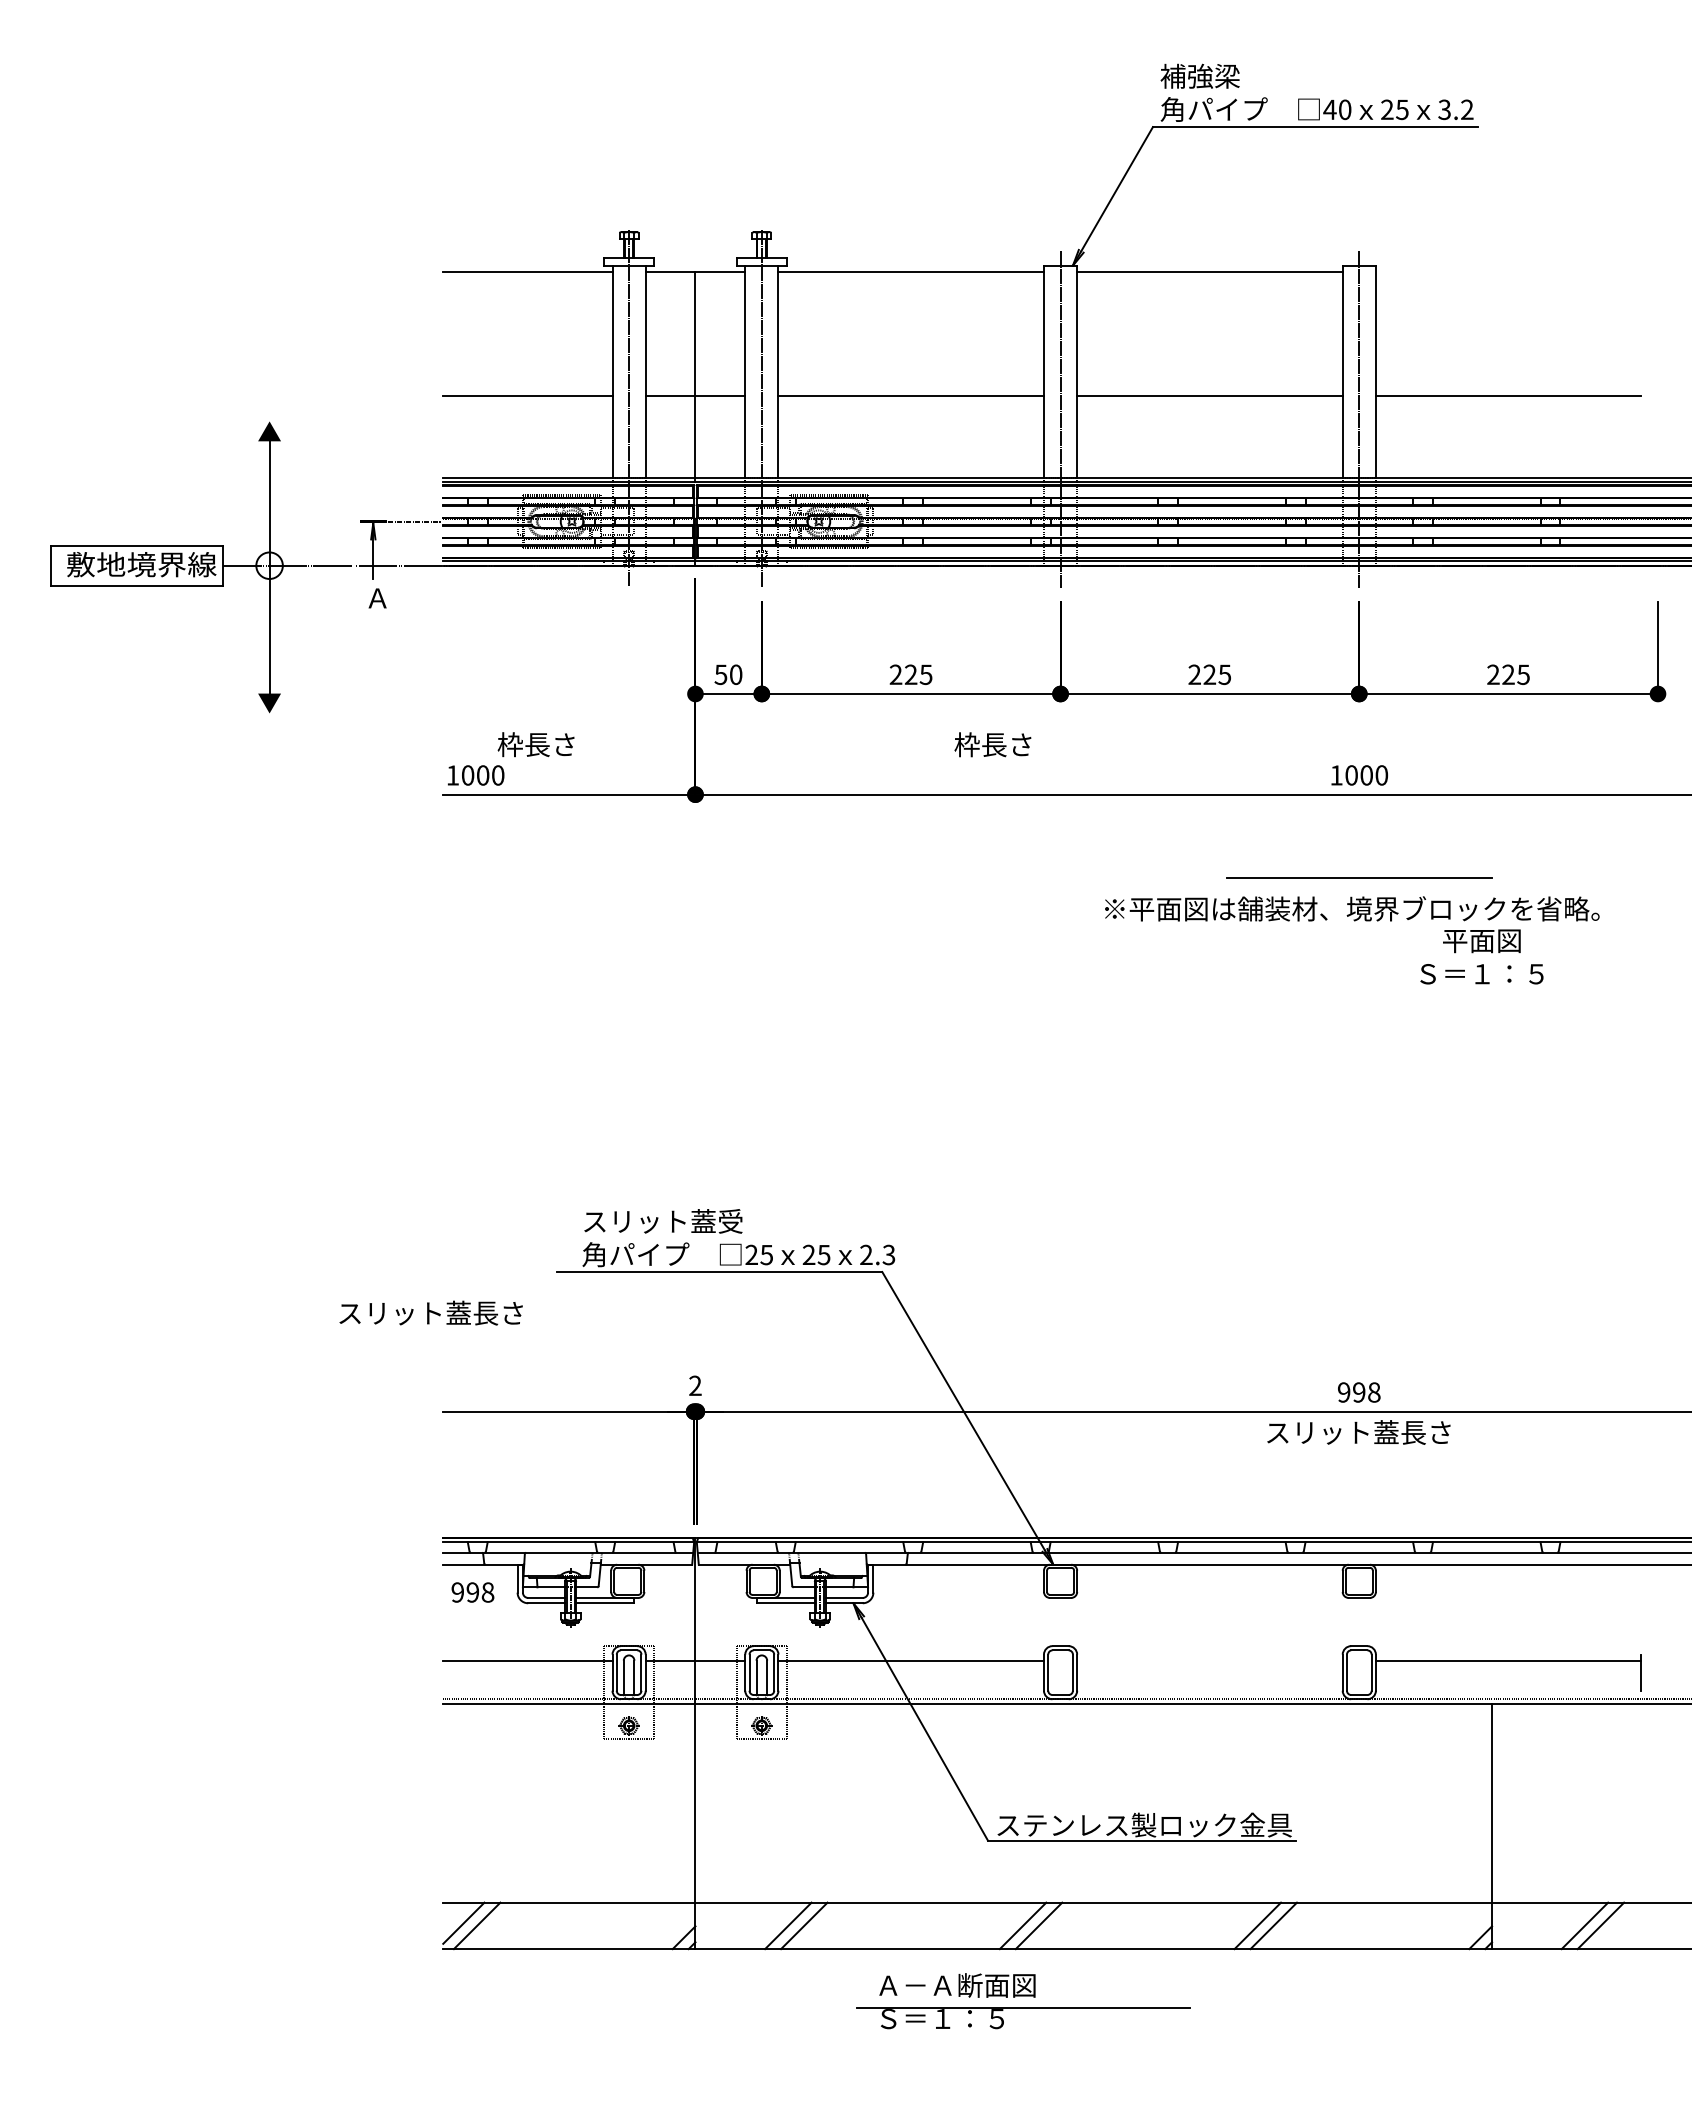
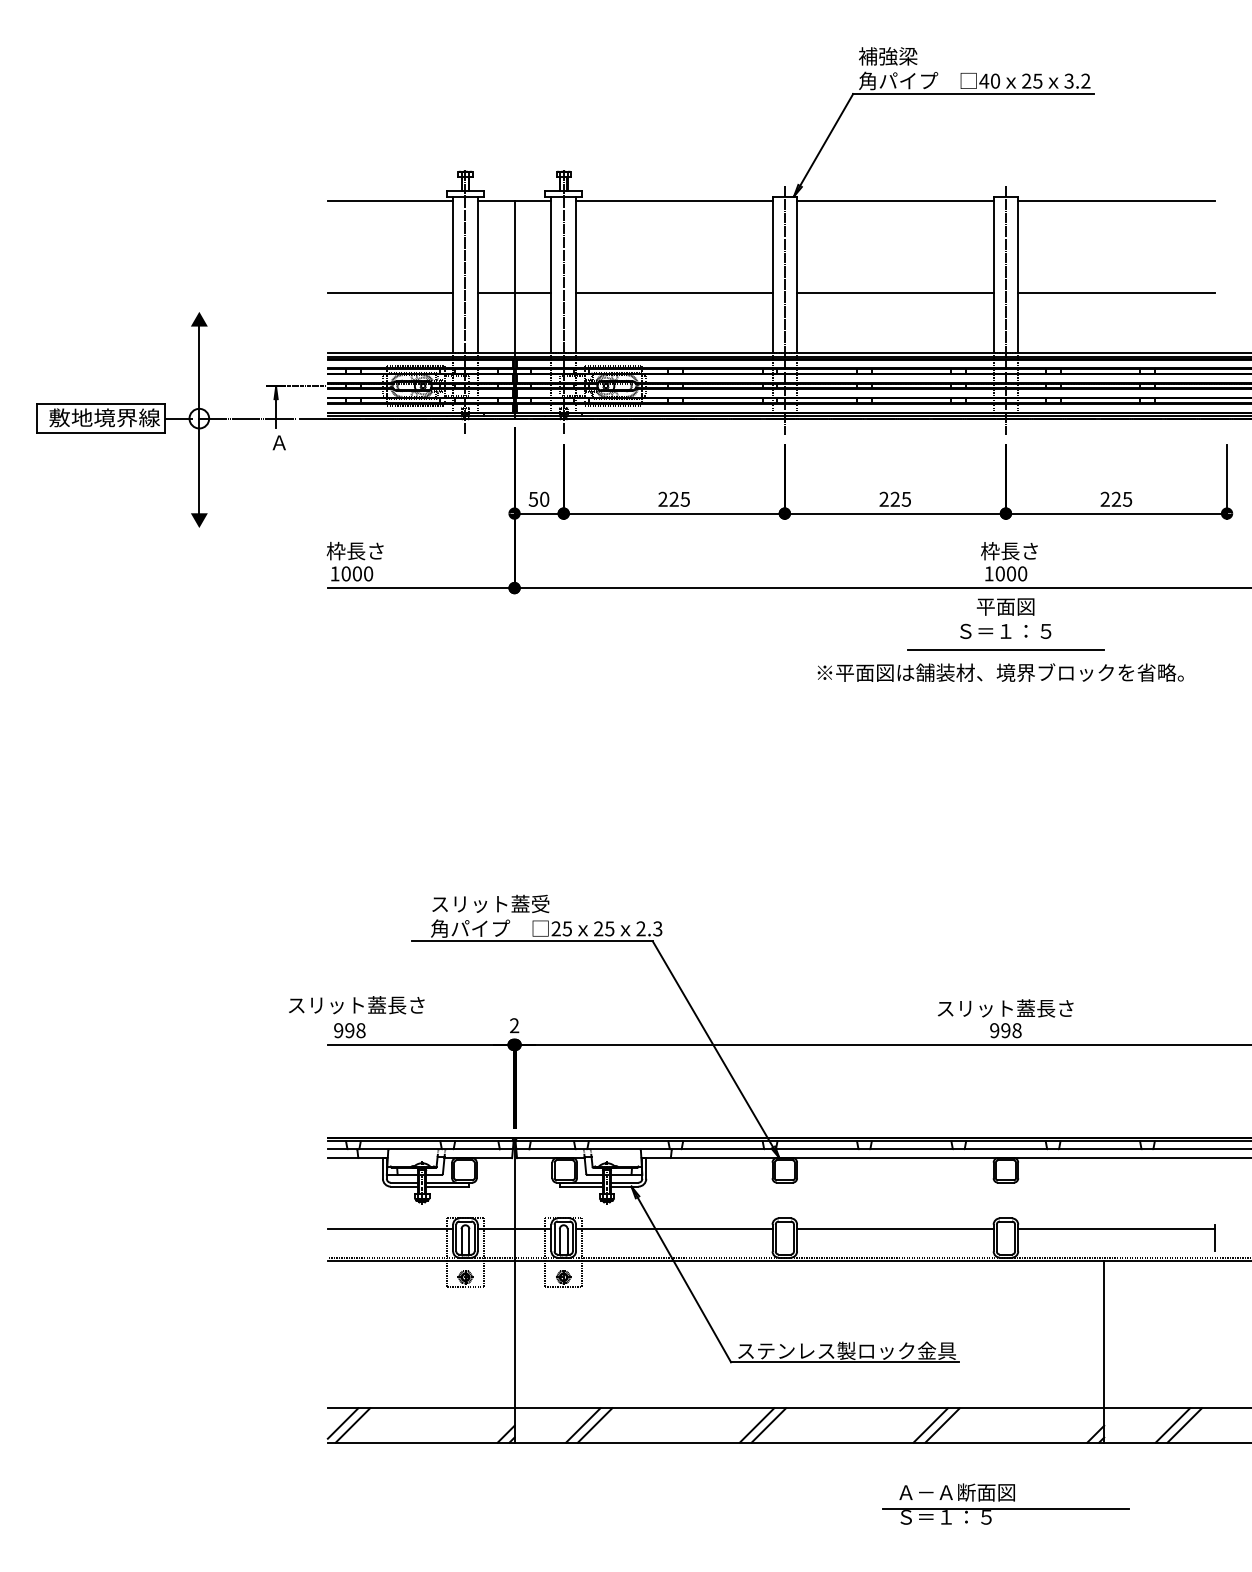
line: (1508, 272) -> (1116, 201), added
text: (535, 744) -> (354, 550), moved
text: (992, 744) -> (1009, 550), moved
text: (1481, 956) -> (1005, 618), moved
text: (430, 1312) -> (356, 1004), moved
text: (1358, 1432) -> (1005, 1008), moved
text: (472, 1592) -> (349, 1030), moved
line: (1209, 1661) -> (895, 1229), added
part: (1023, 2001) -> (1006, 1504), moved

